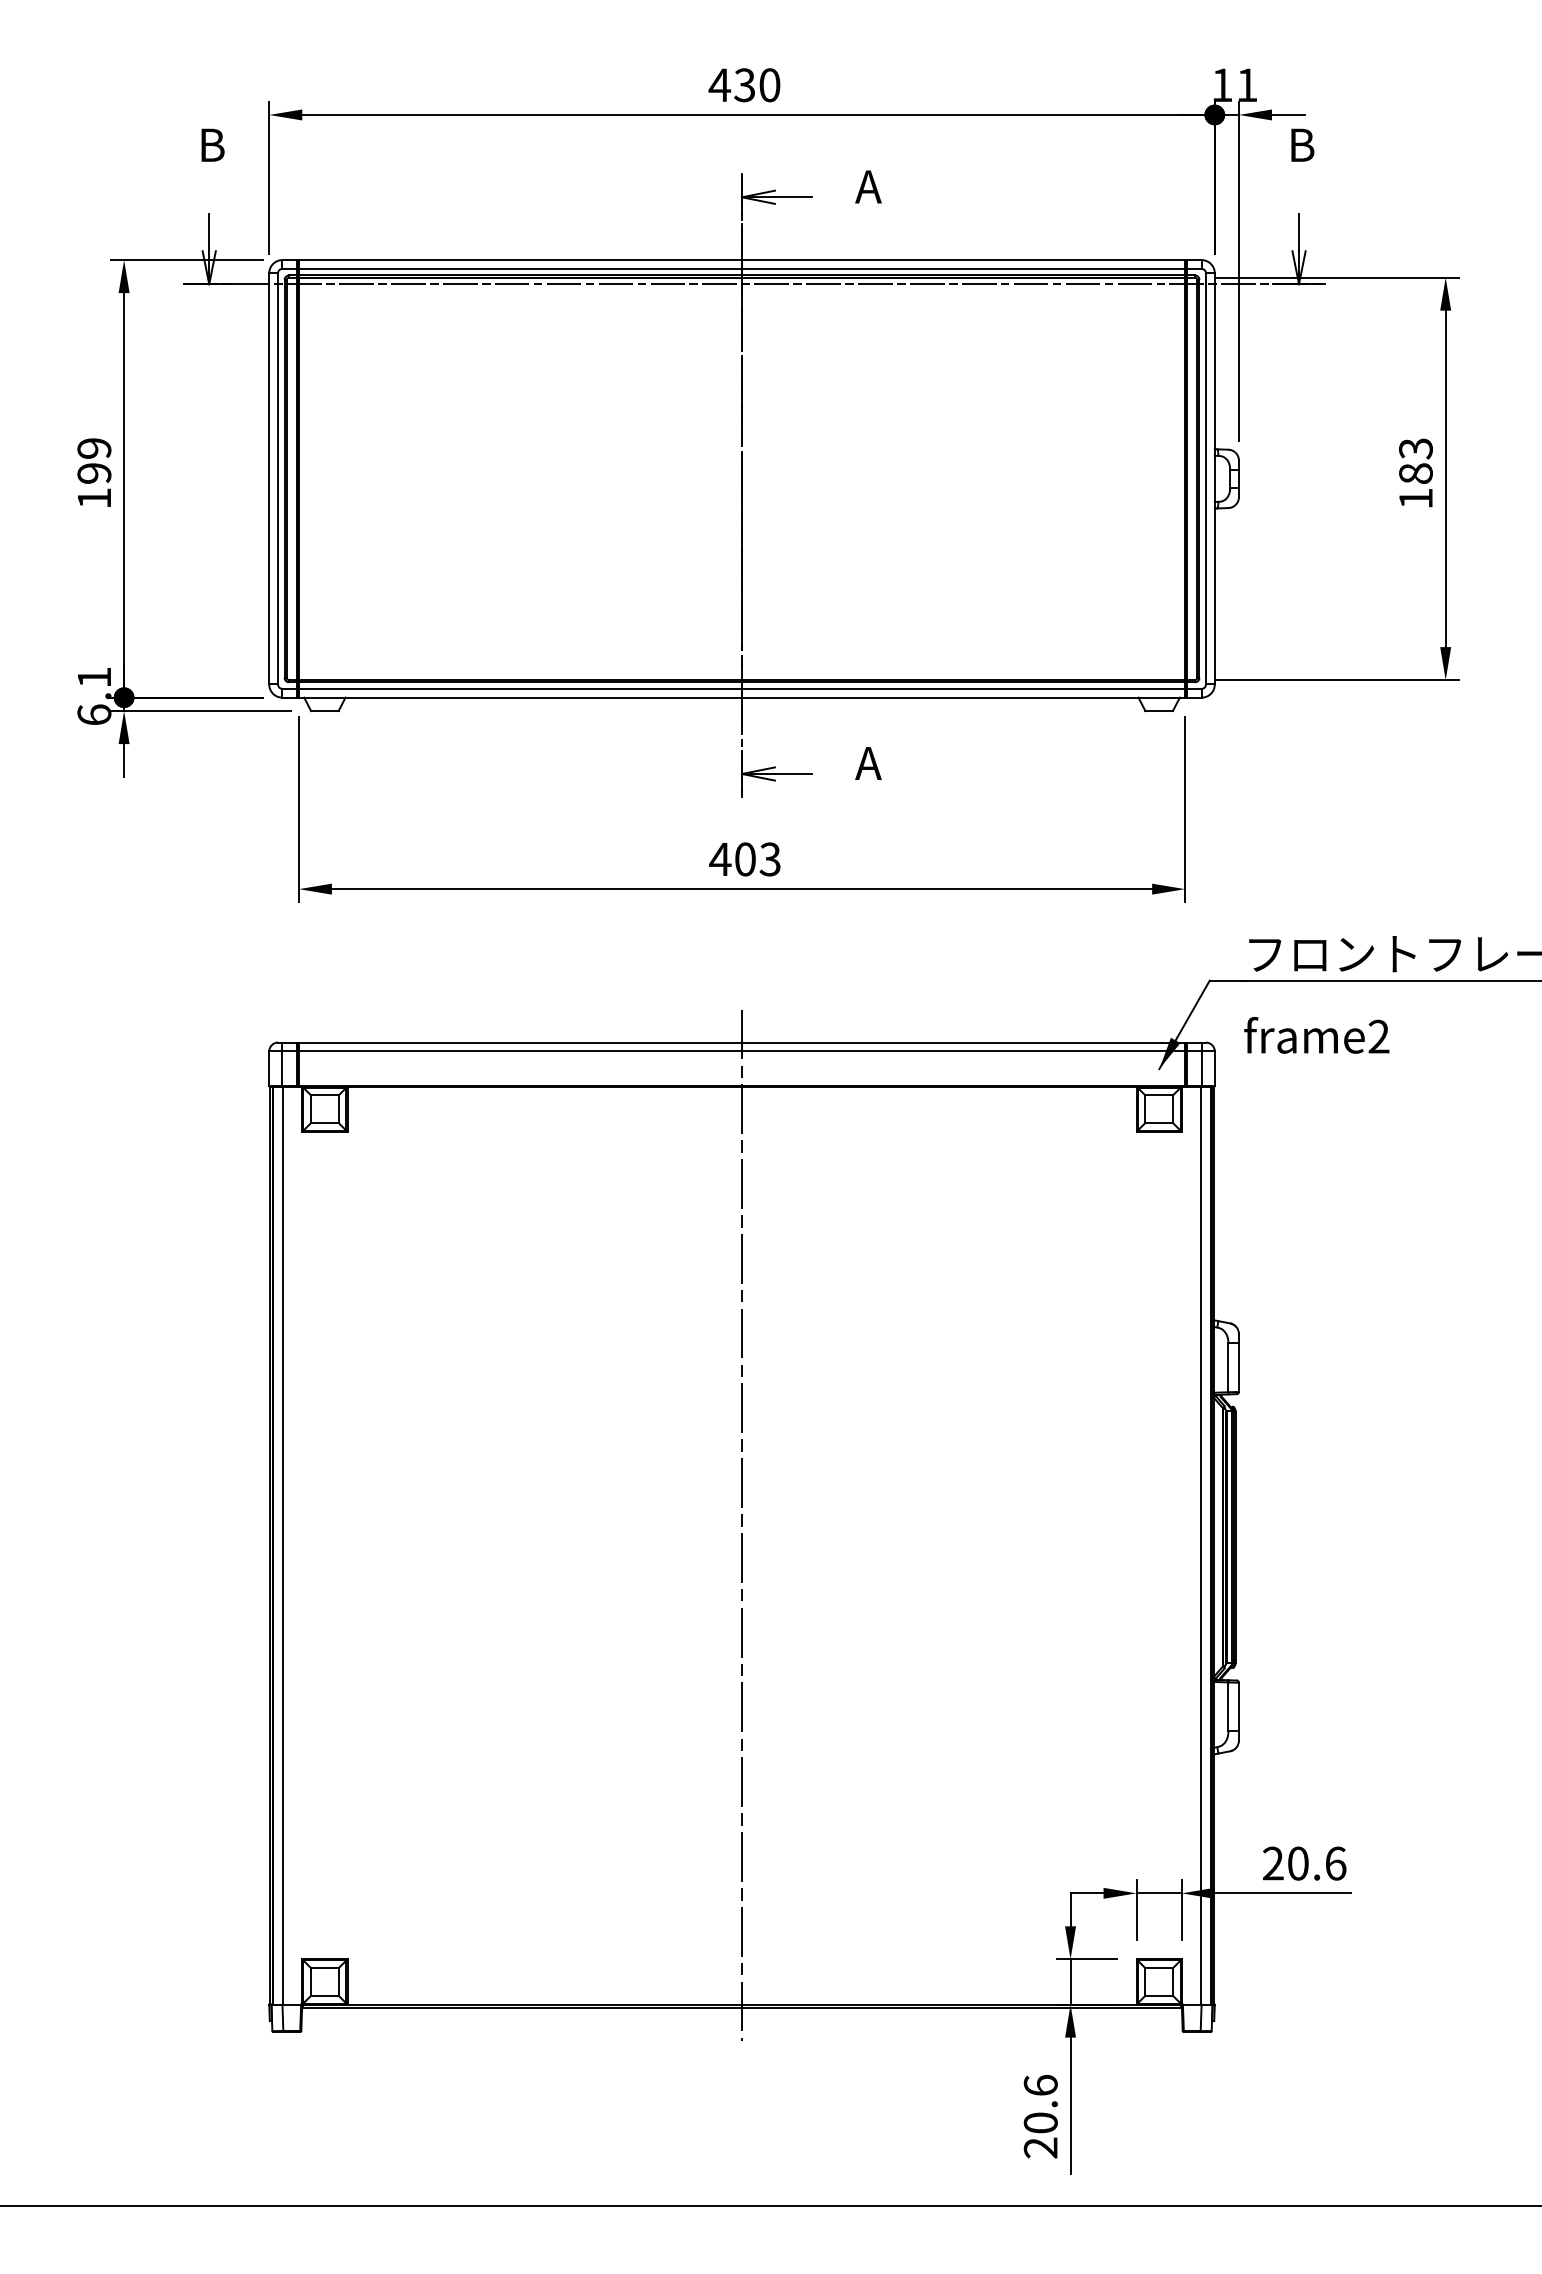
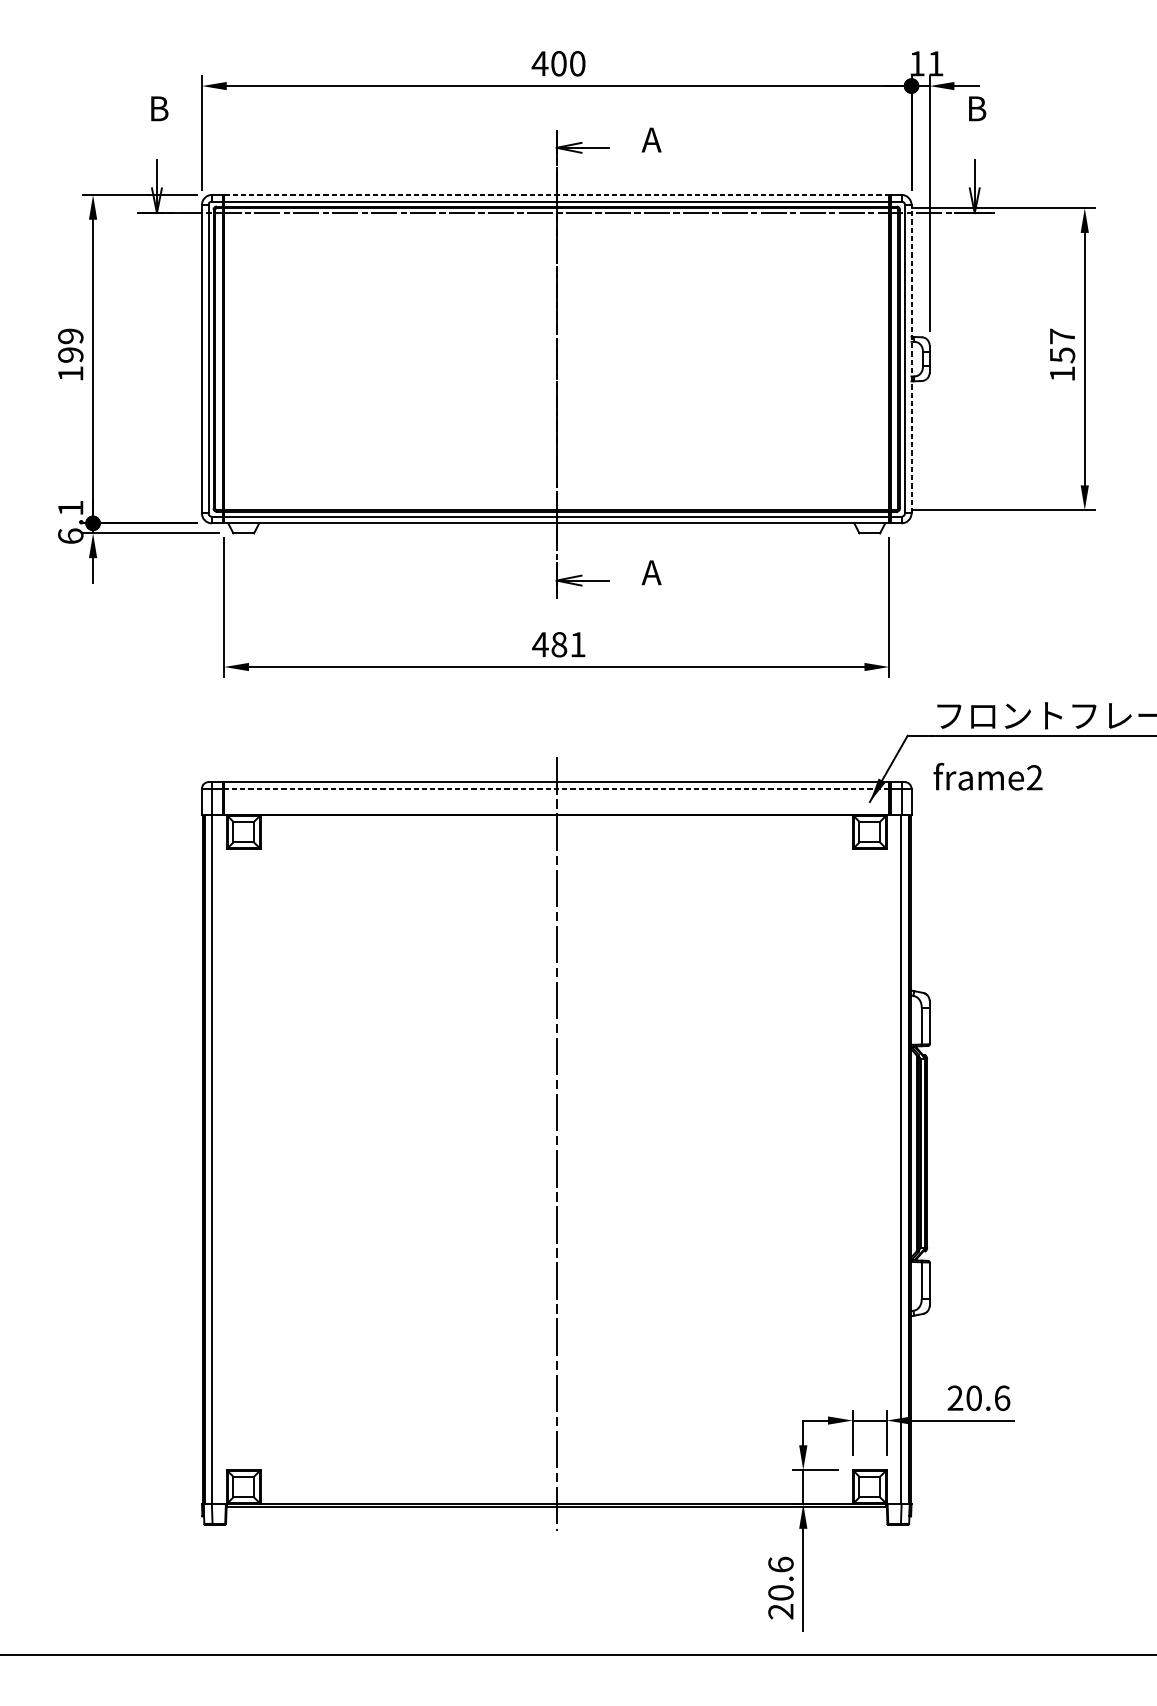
text: (744, 85) -> (558, 63), 430 -> 400
line: (742, 260) -> (557, 195), solid -> dashed
text: (1415, 461) -> (1062, 346), 183 -> 157
line: (1214, 478) -> (911, 358), solid -> dashed
text: (757, 859) -> (568, 644), 403 -> 481
line: (741, 1051) -> (556, 788), solid -> dashed

